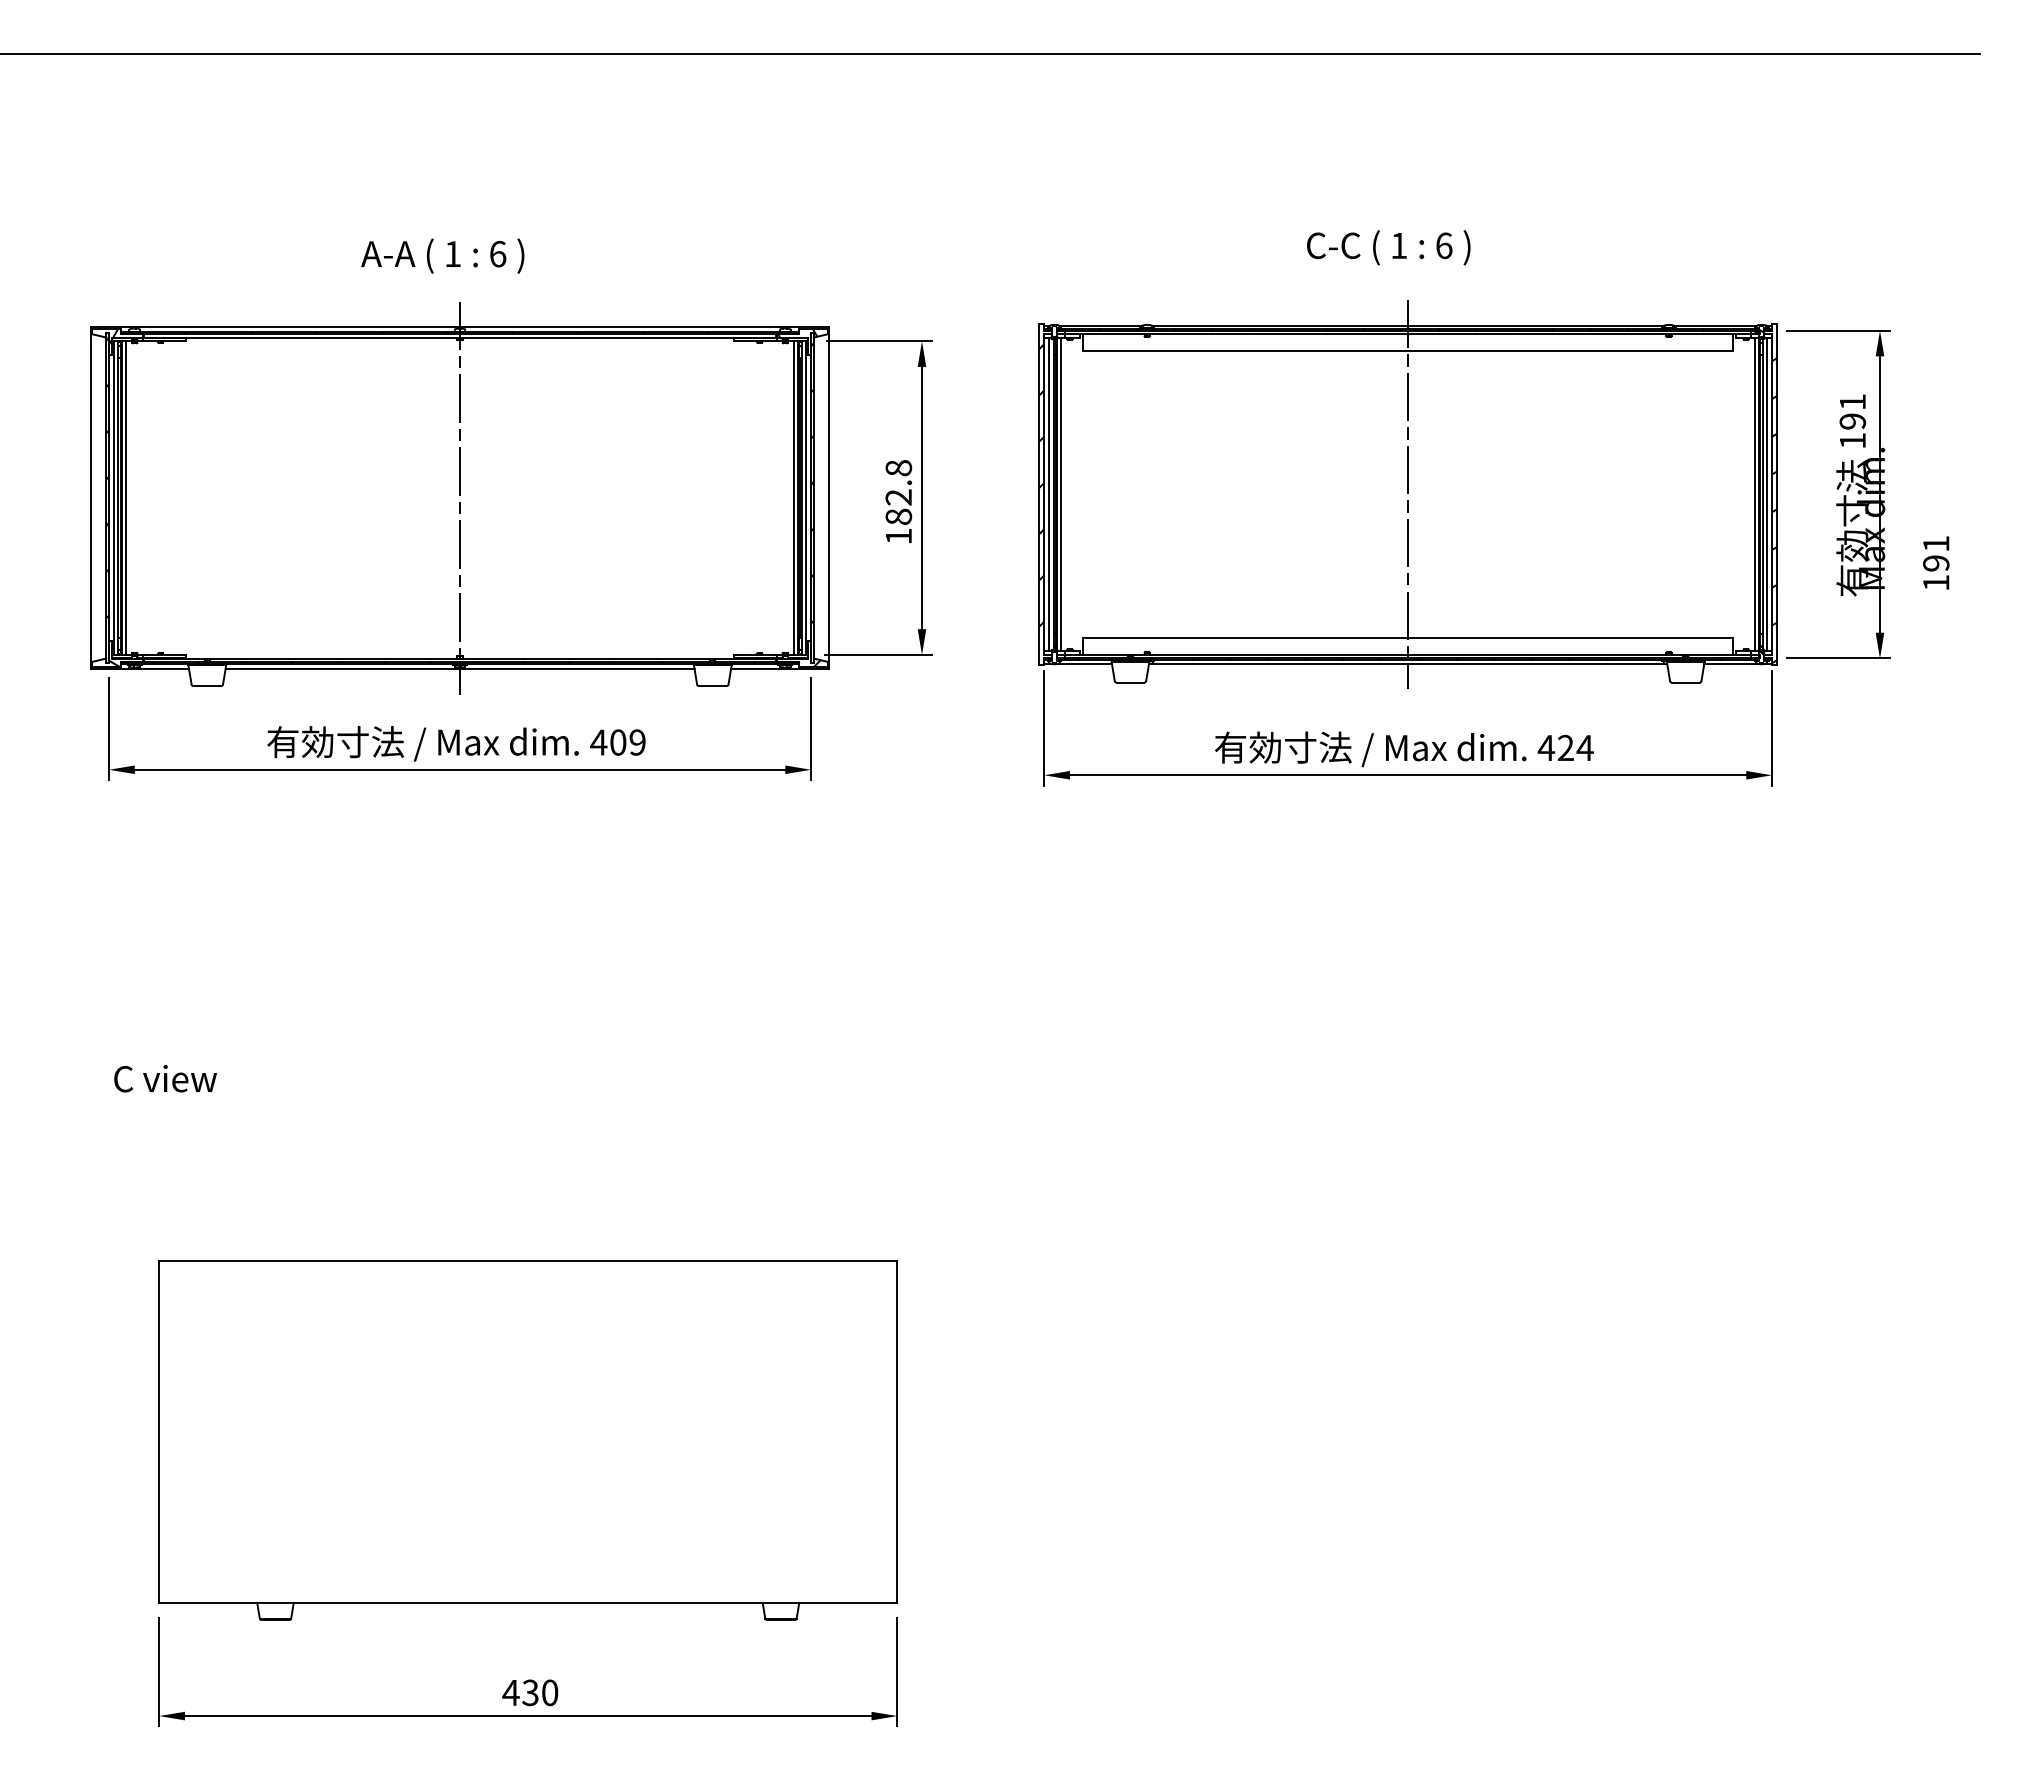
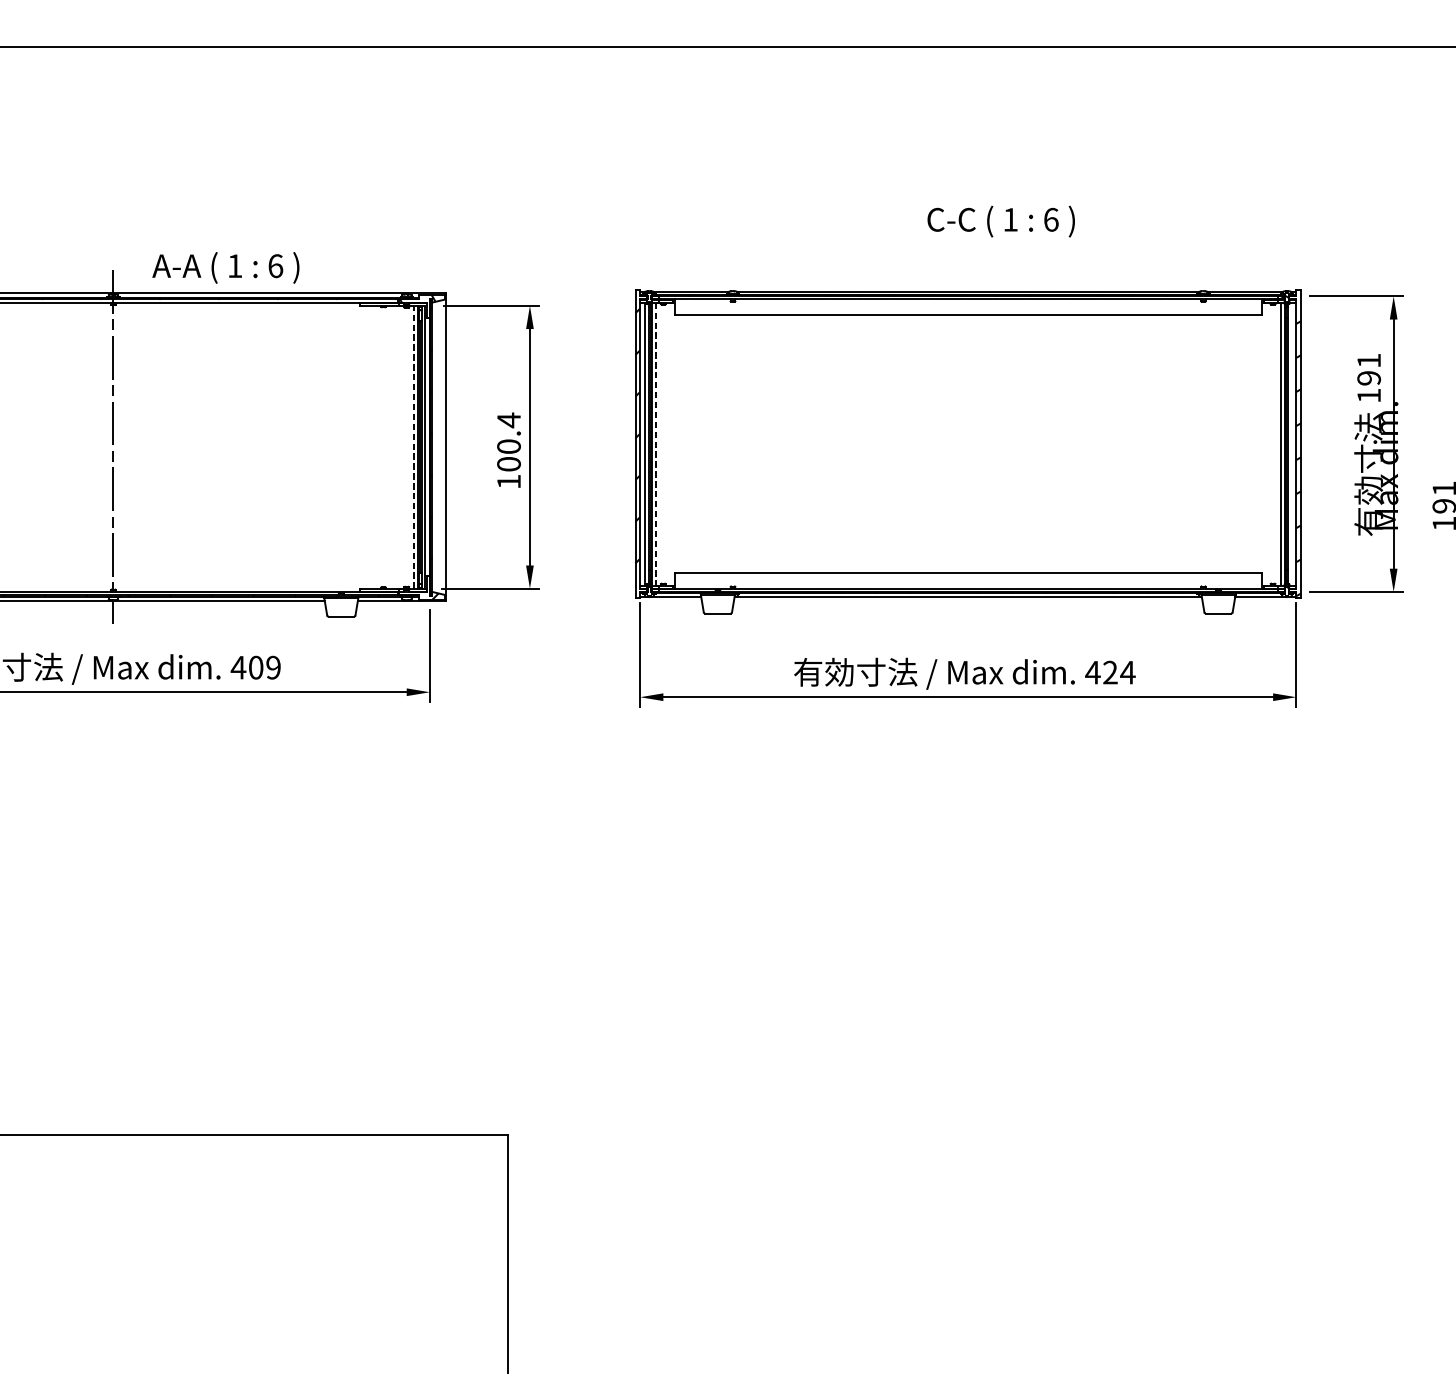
text: (1388, 247) -> (1001, 221), moved
text: (442, 255) -> (225, 267), moved
text: (898, 491) -> (508, 441), 182.8 -> 100.4
line: (1061, 494) -> (655, 444), solid -> dashed
line: (1408, 494) -> (968, 444), removed
line: (1766, 494) -> (1291, 444), removed
line: (793, 498) -> (414, 447), solid -> dashed

